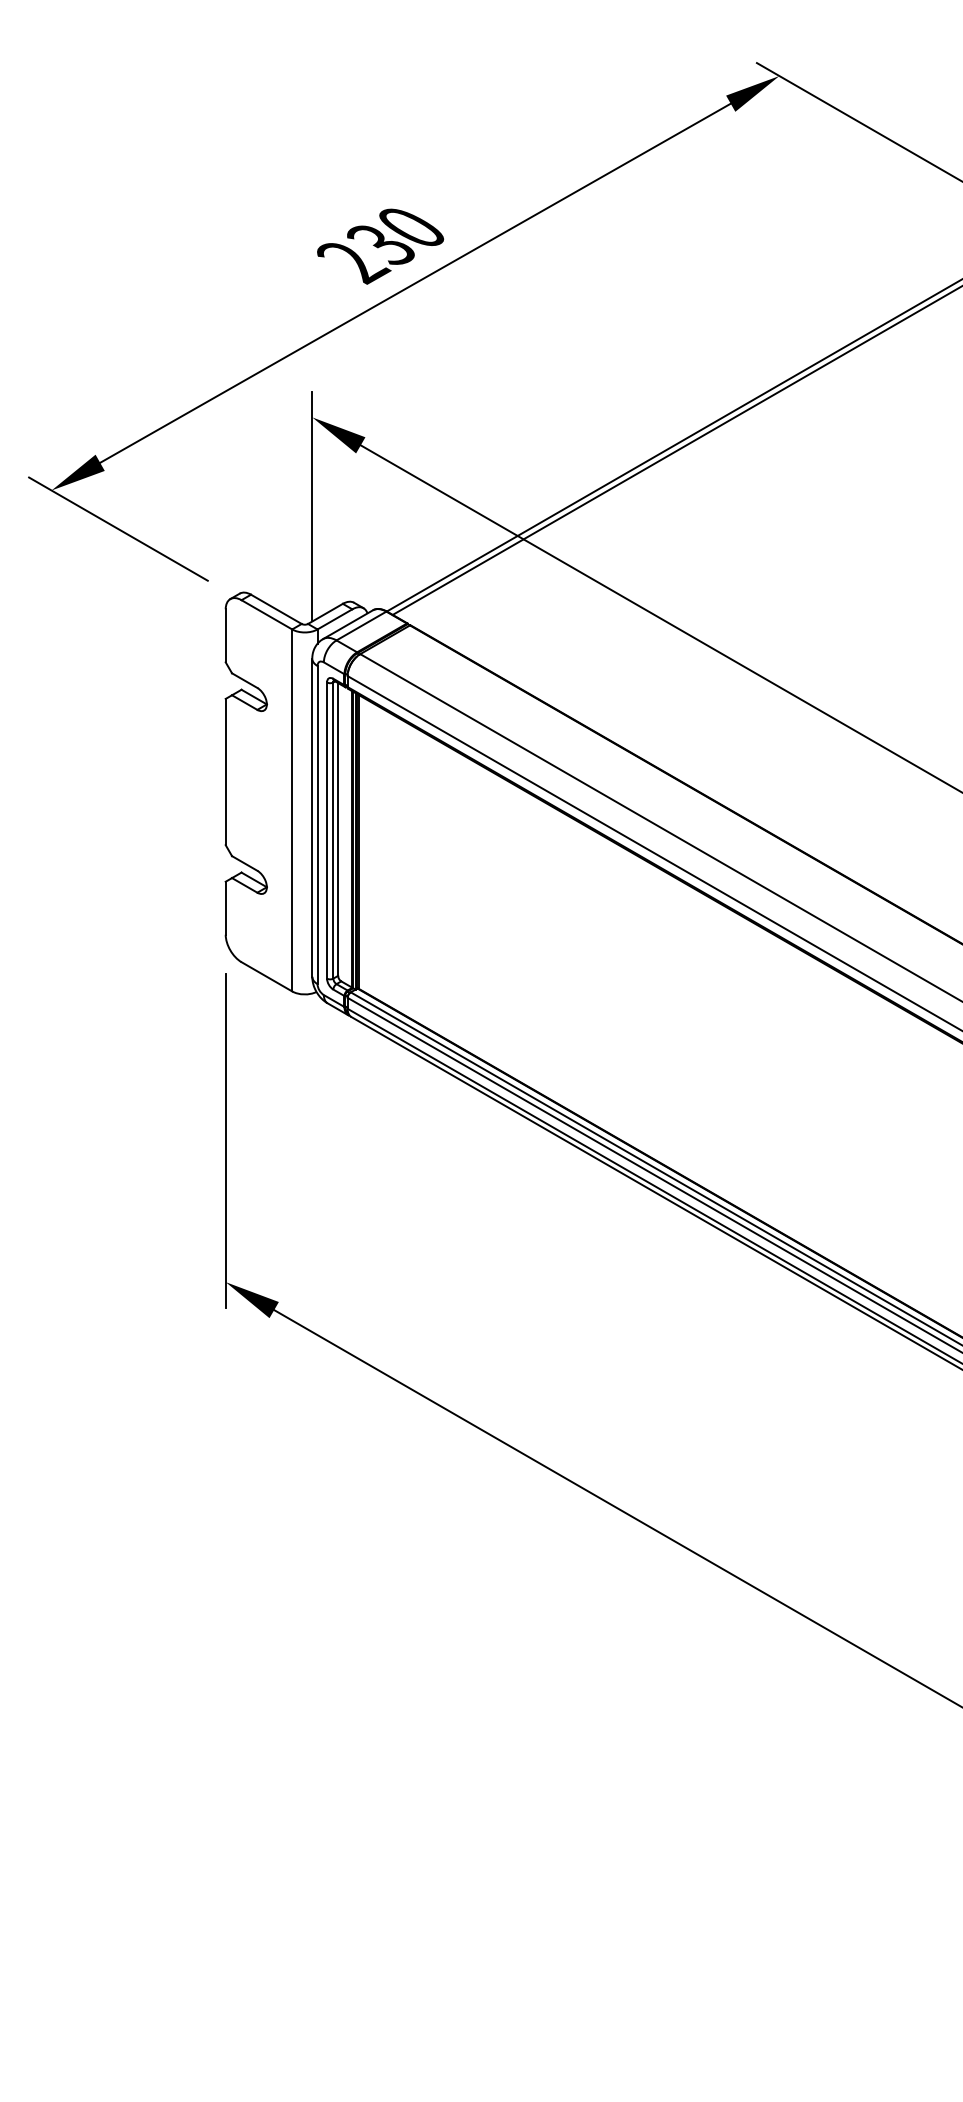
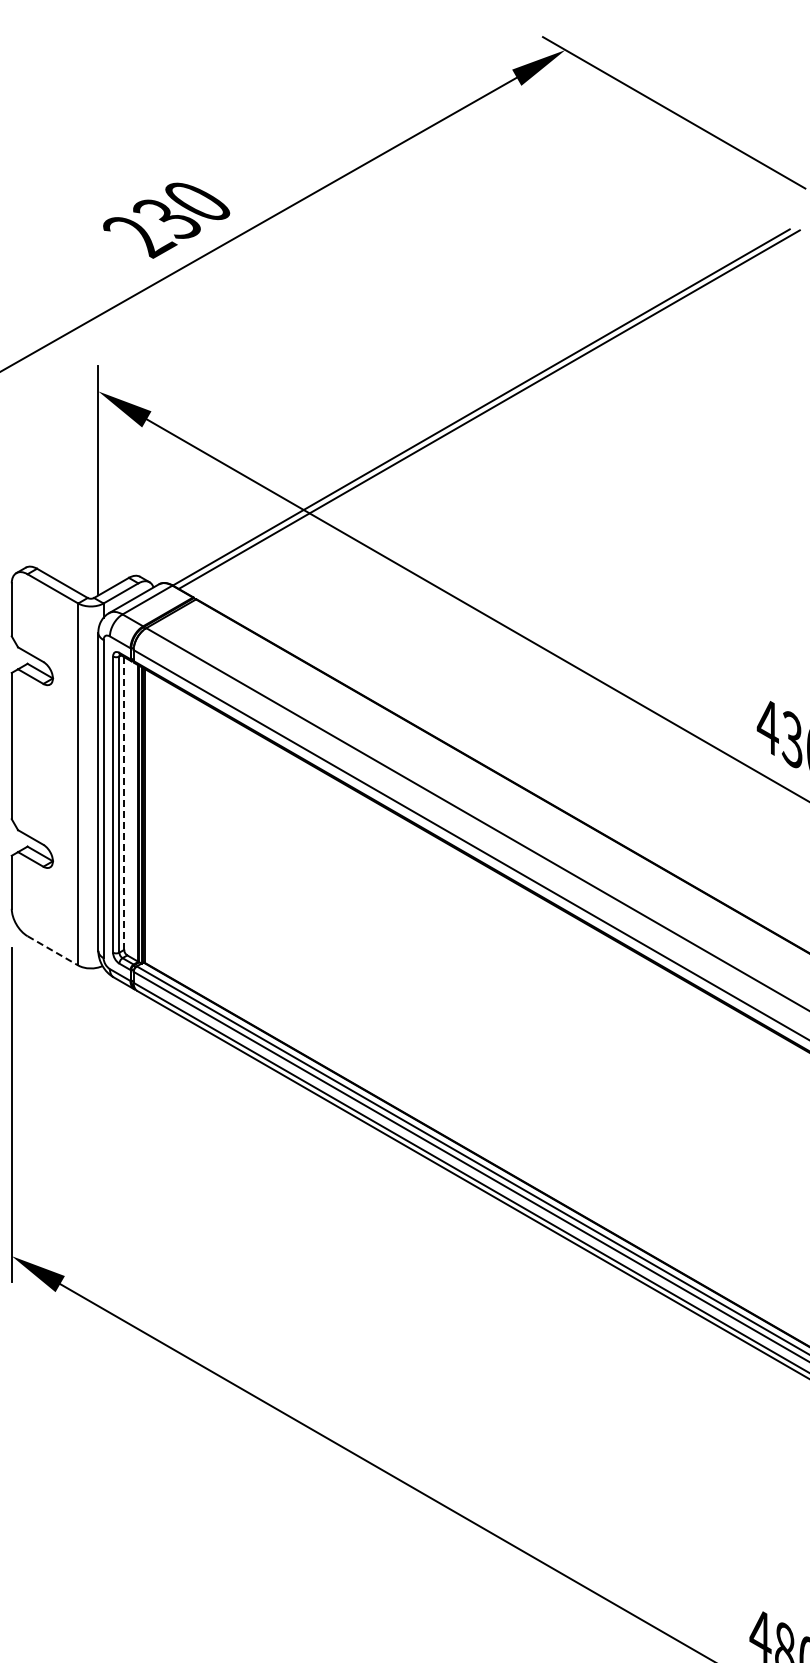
line: (338, 829) -> (124, 803), solid -> dashed
line: (267, 977) -> (53, 951), solid -> dashed

